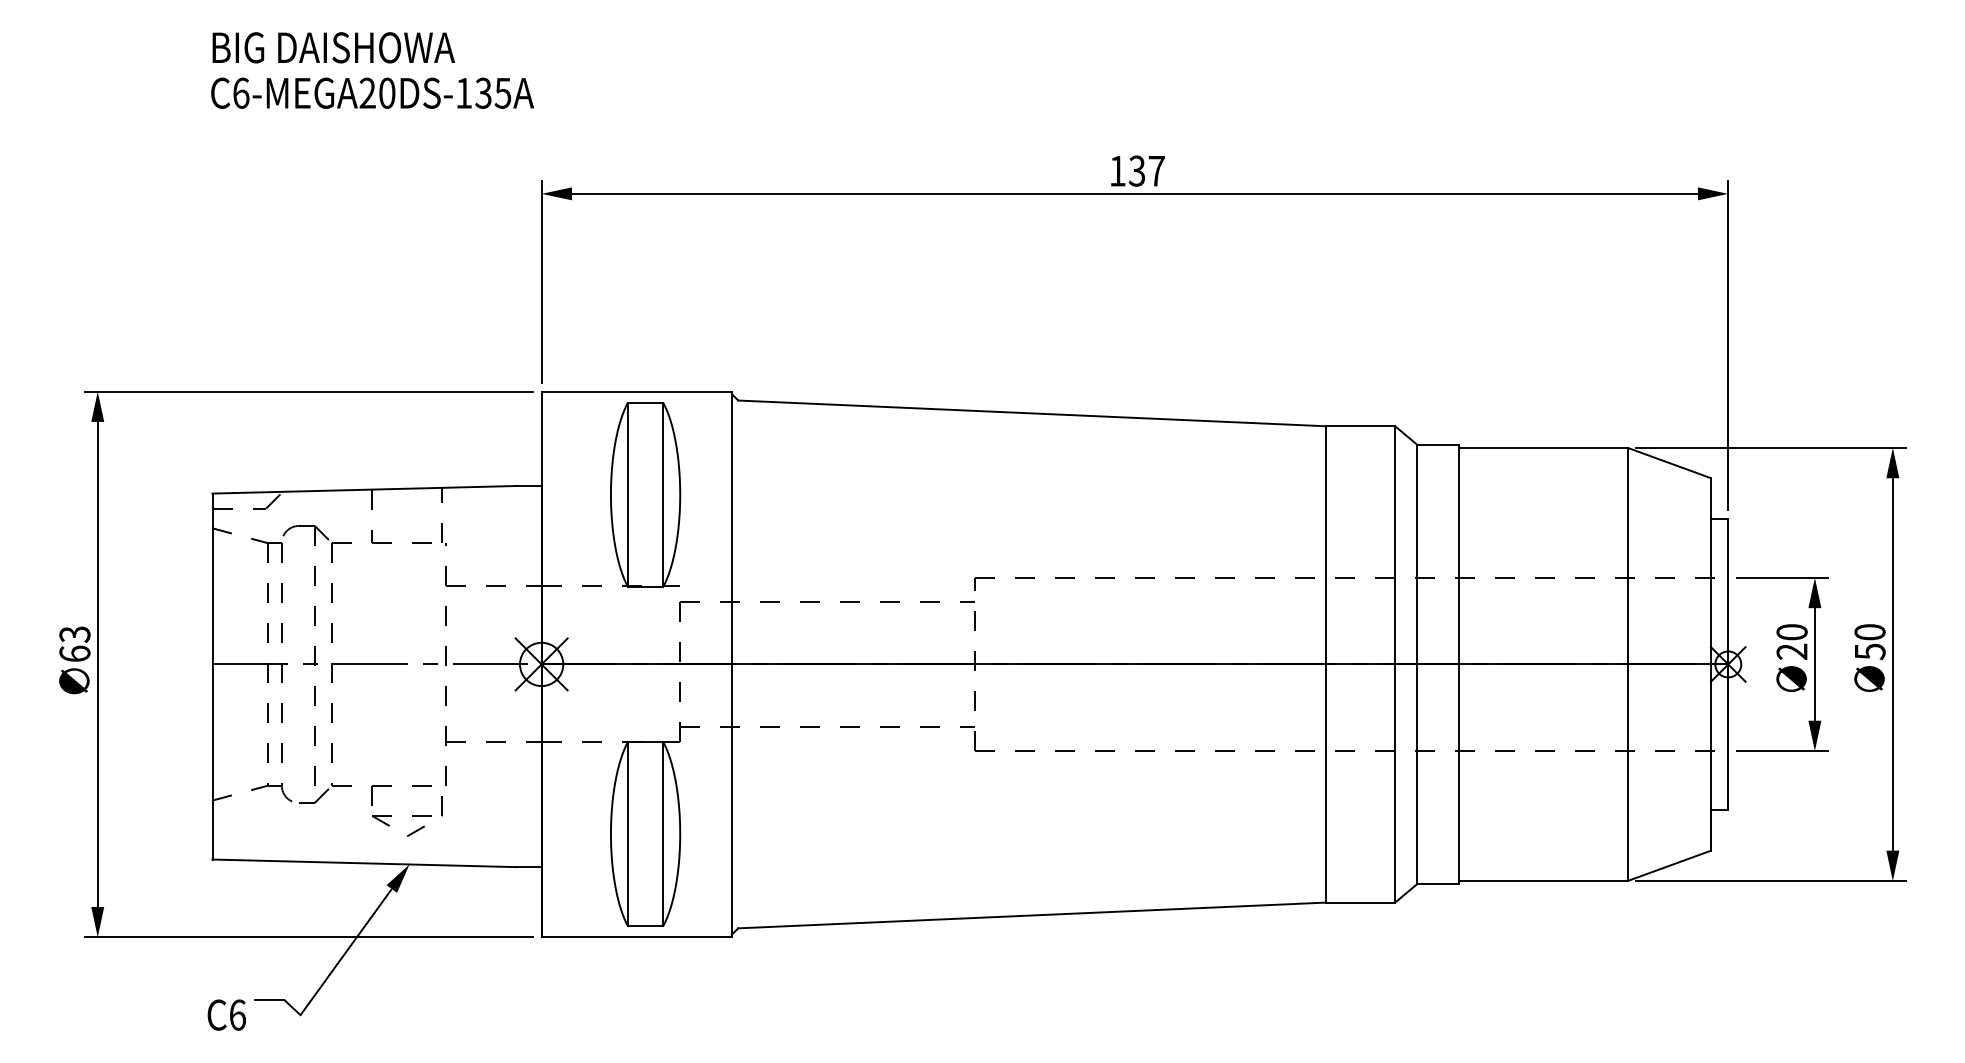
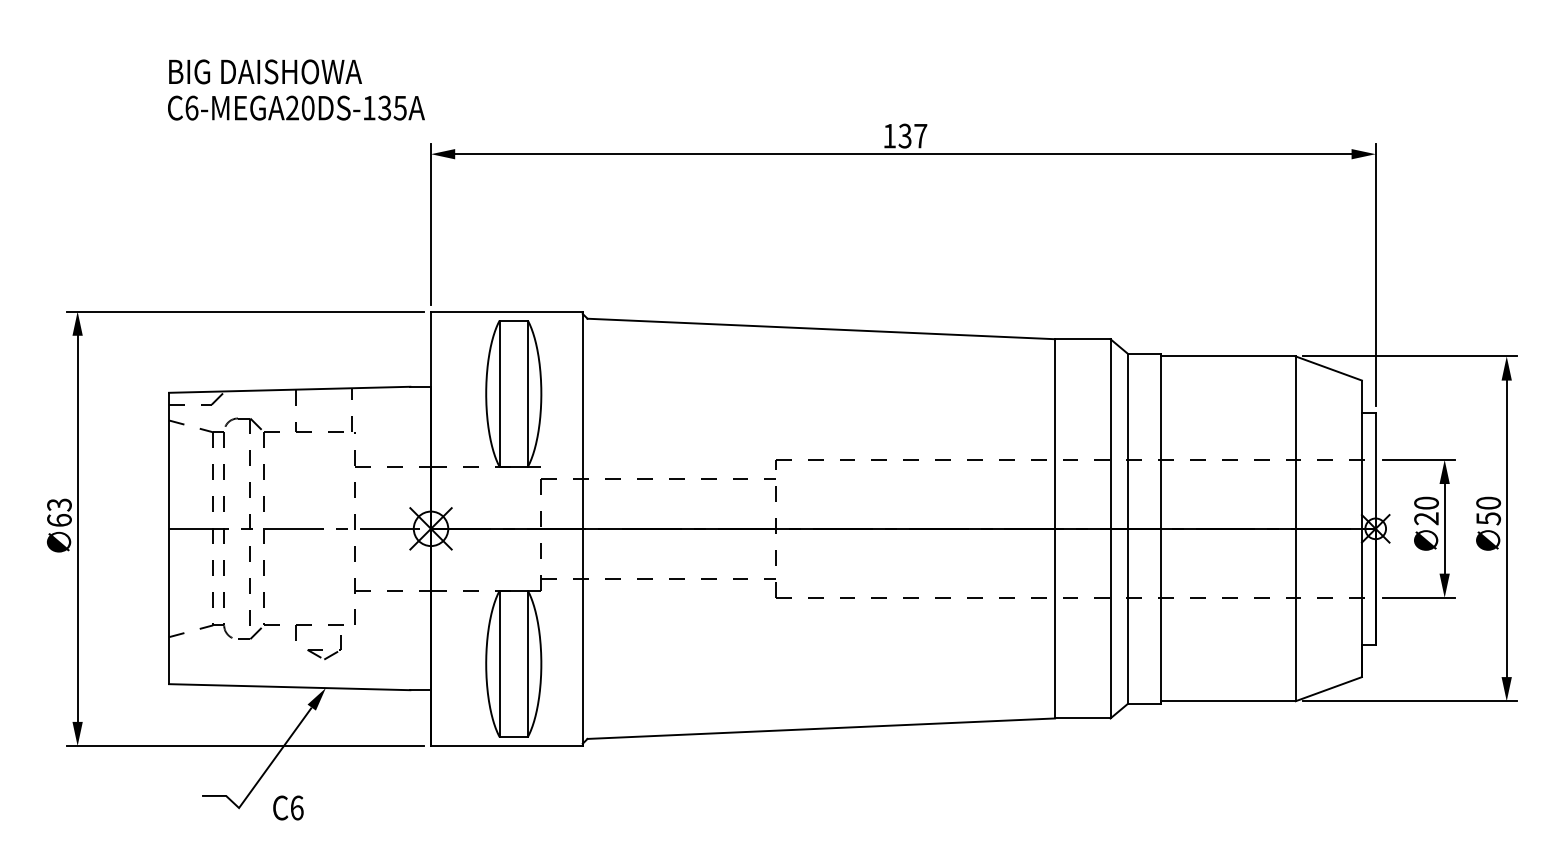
text: (372, 69) -> (296, 89), moved
part: (407, 817) -> (324, 650), size x0.6
text: (226, 1014) -> (288, 807), moved

